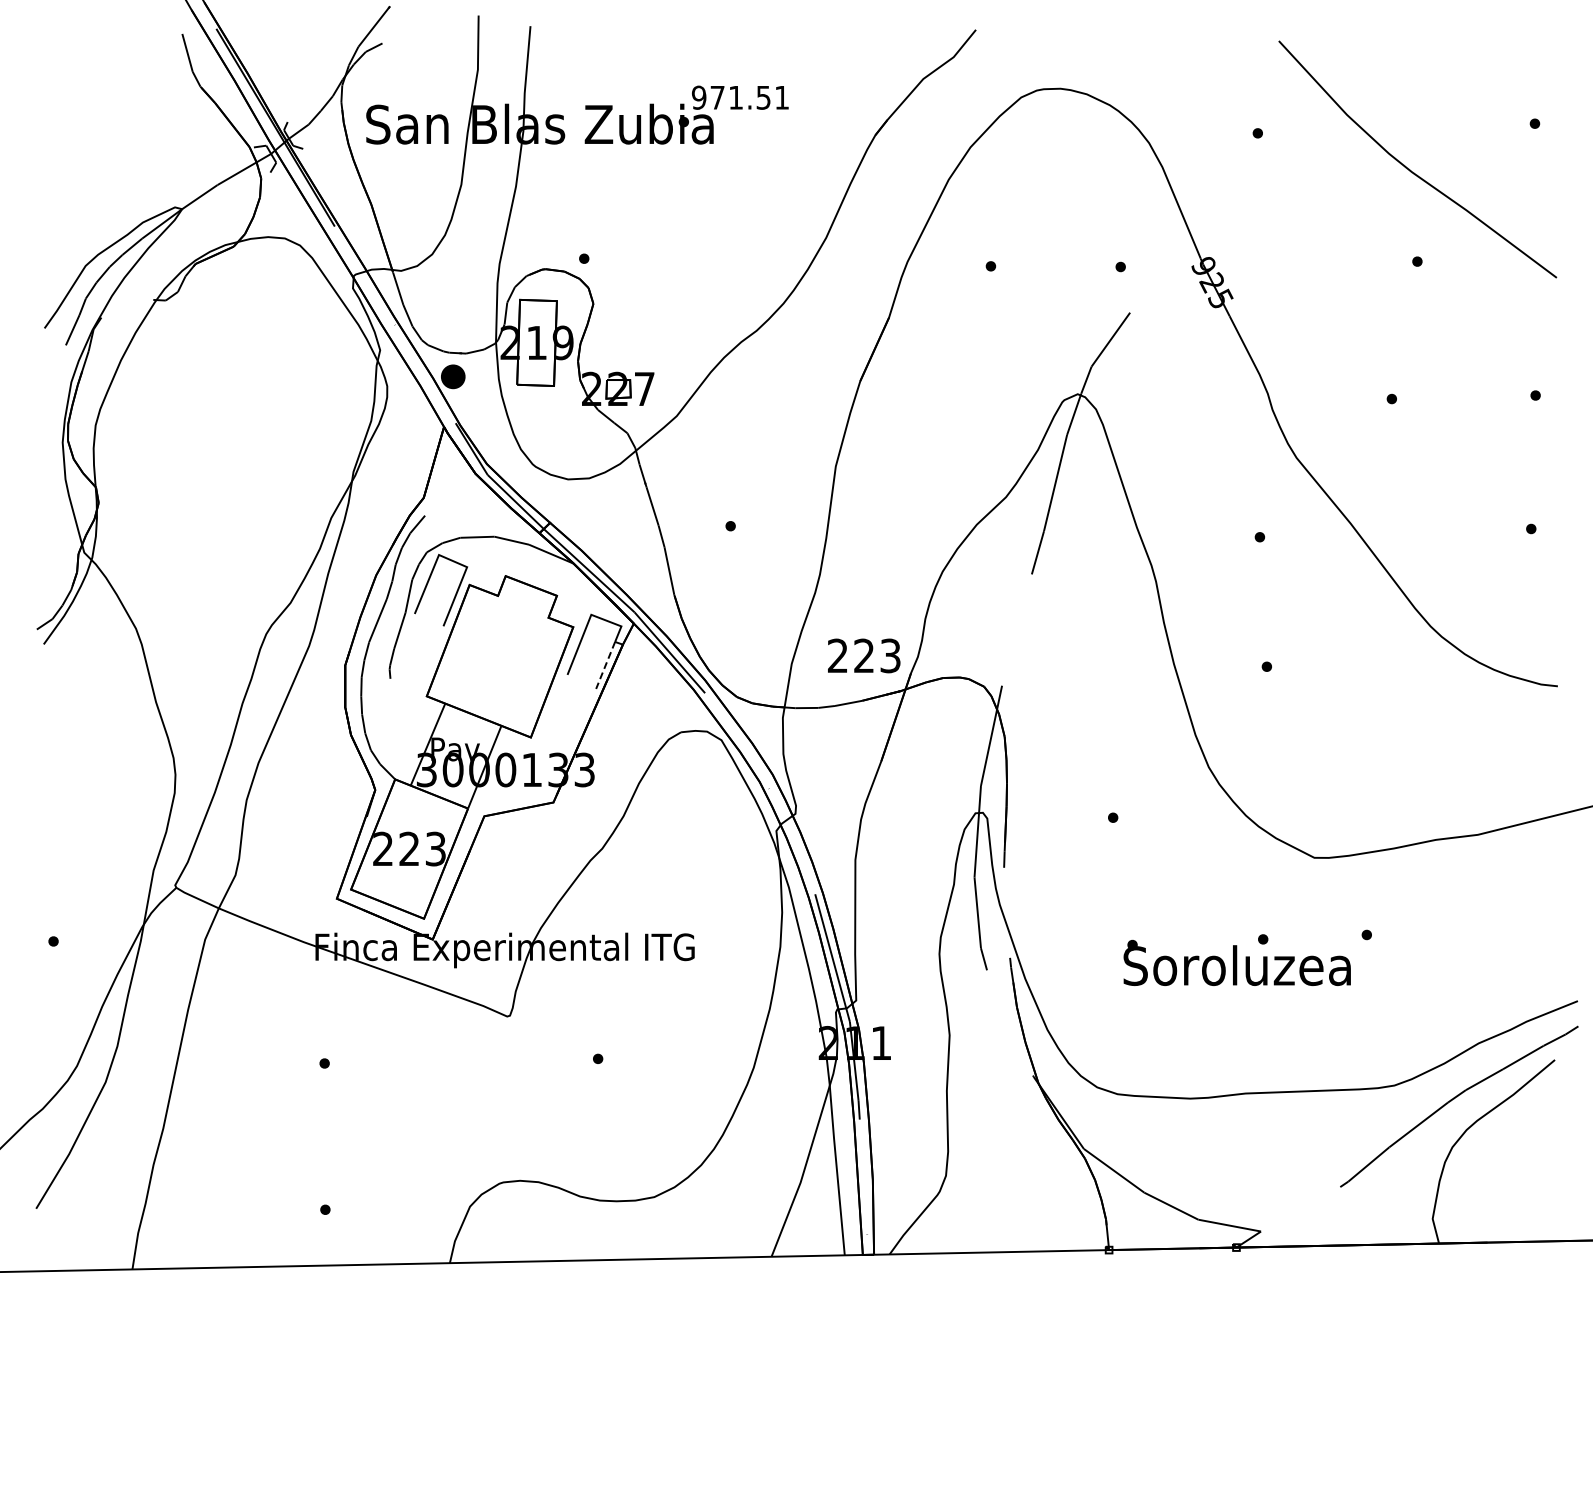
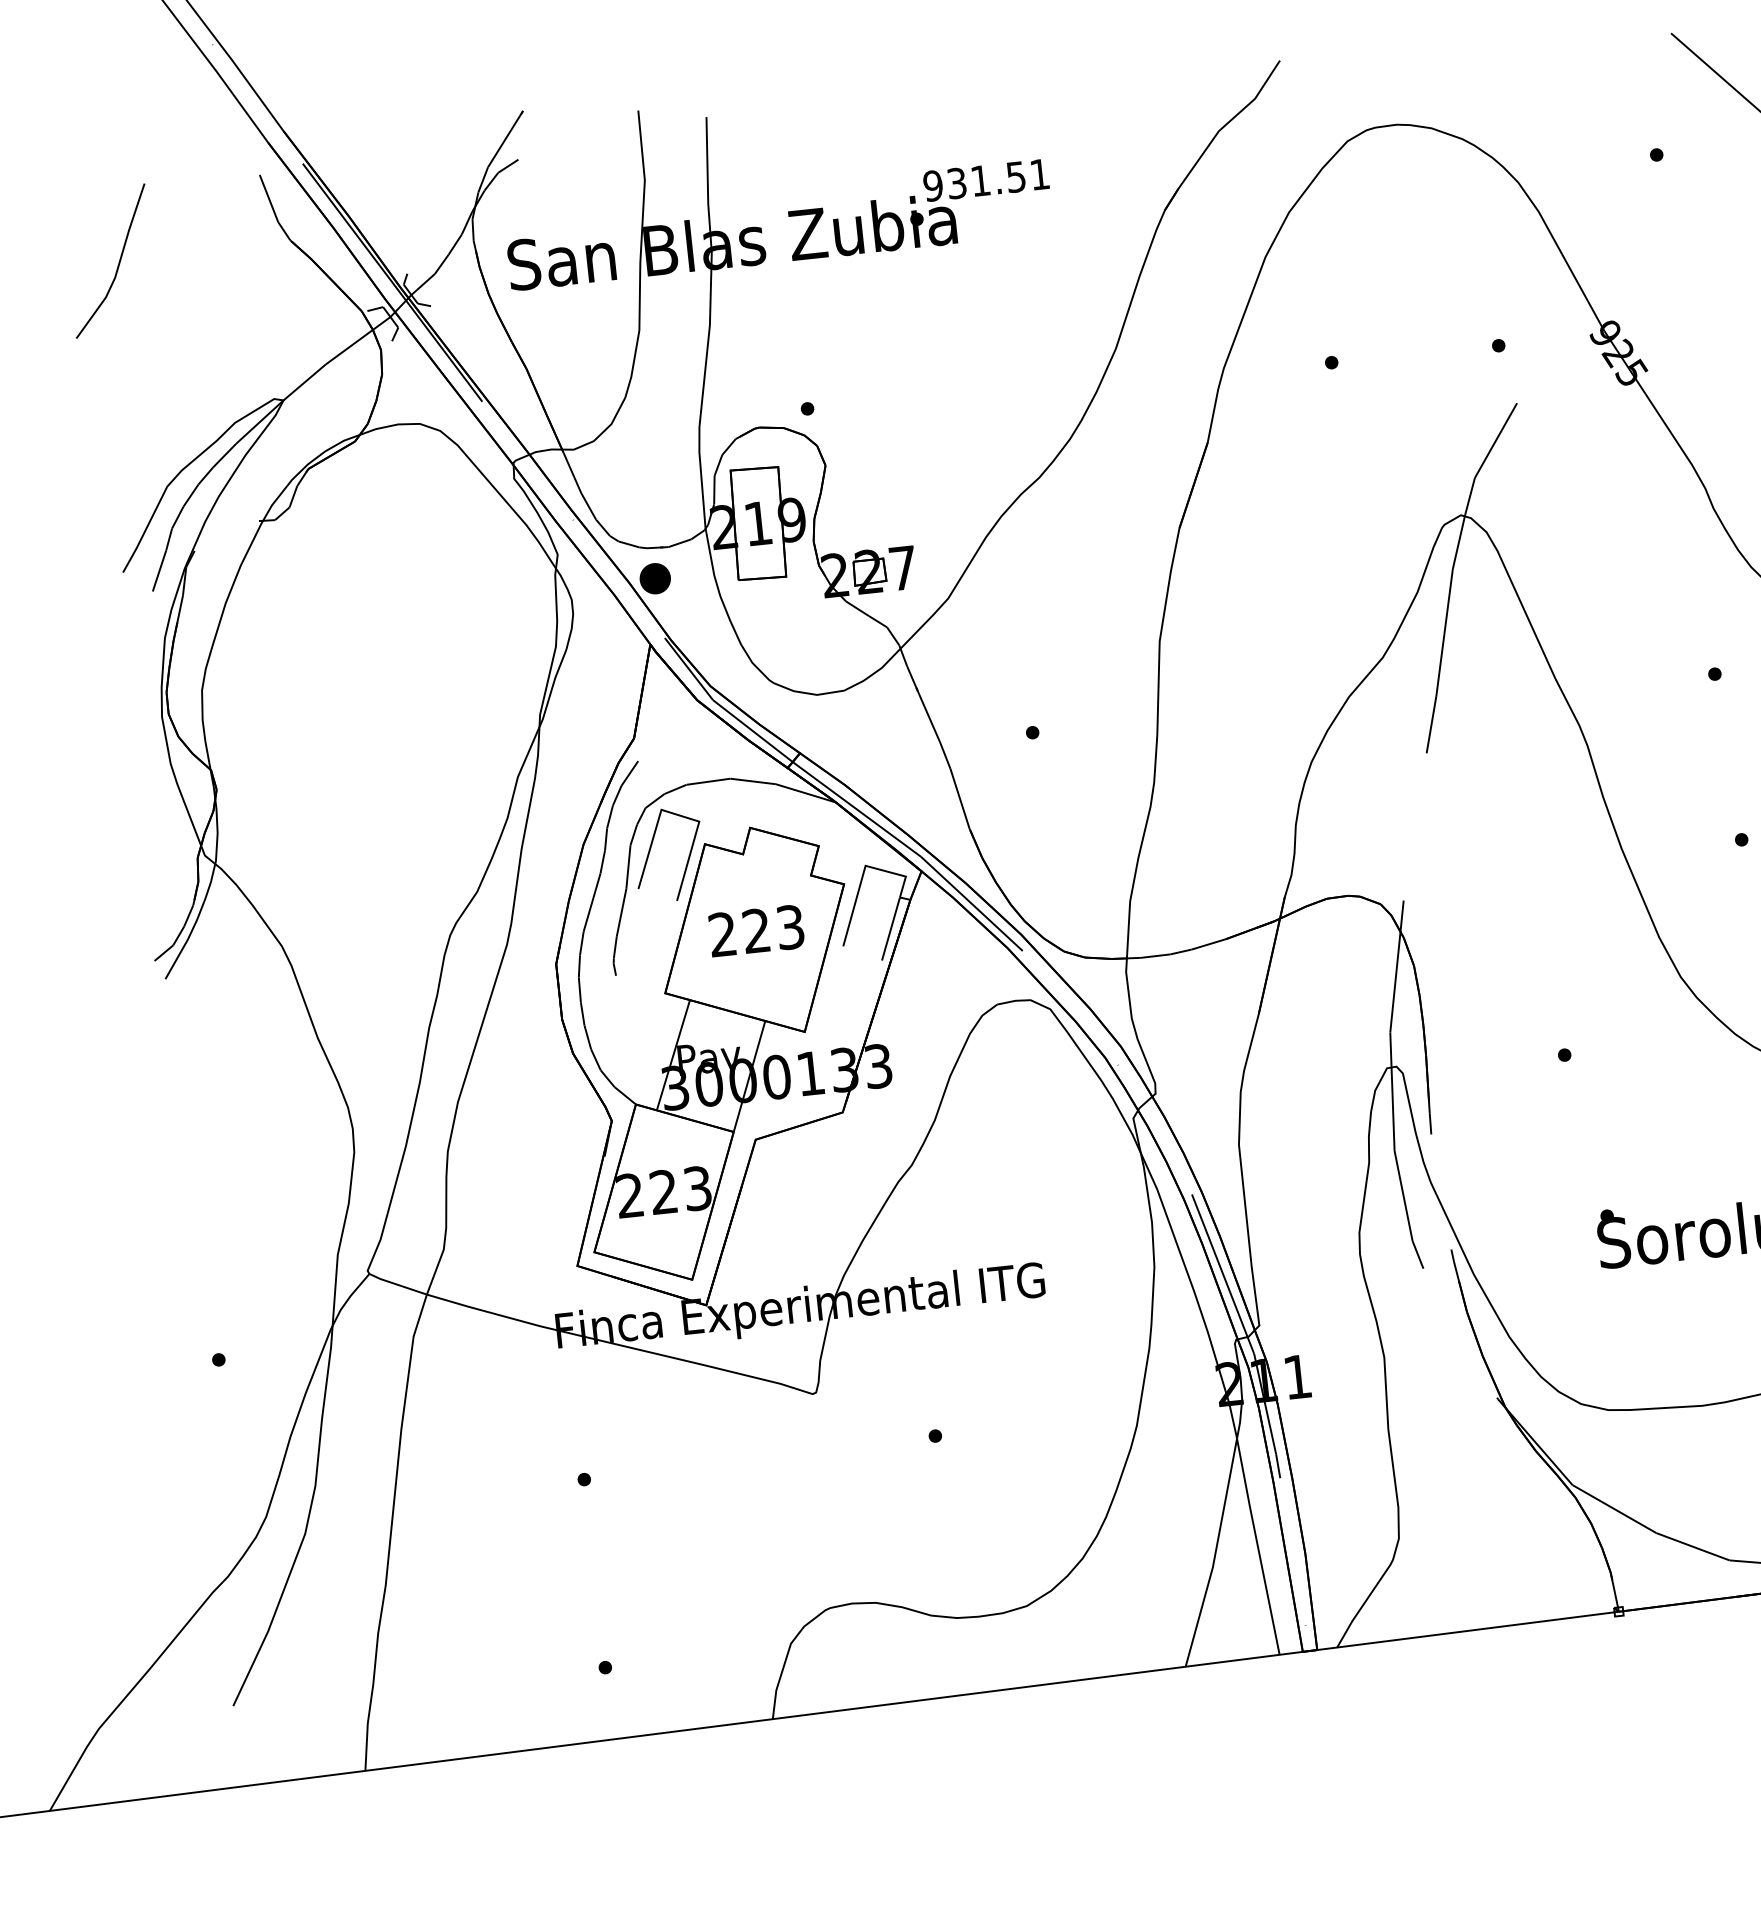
line: (66, 89) -> (118, 262), added
text: (717, 97) -> (956, 183), 971.51 -> 931.51
text: (864, 655) -> (756, 930), moved
line: (605, 665) -> (890, 929), dashed -> solid

